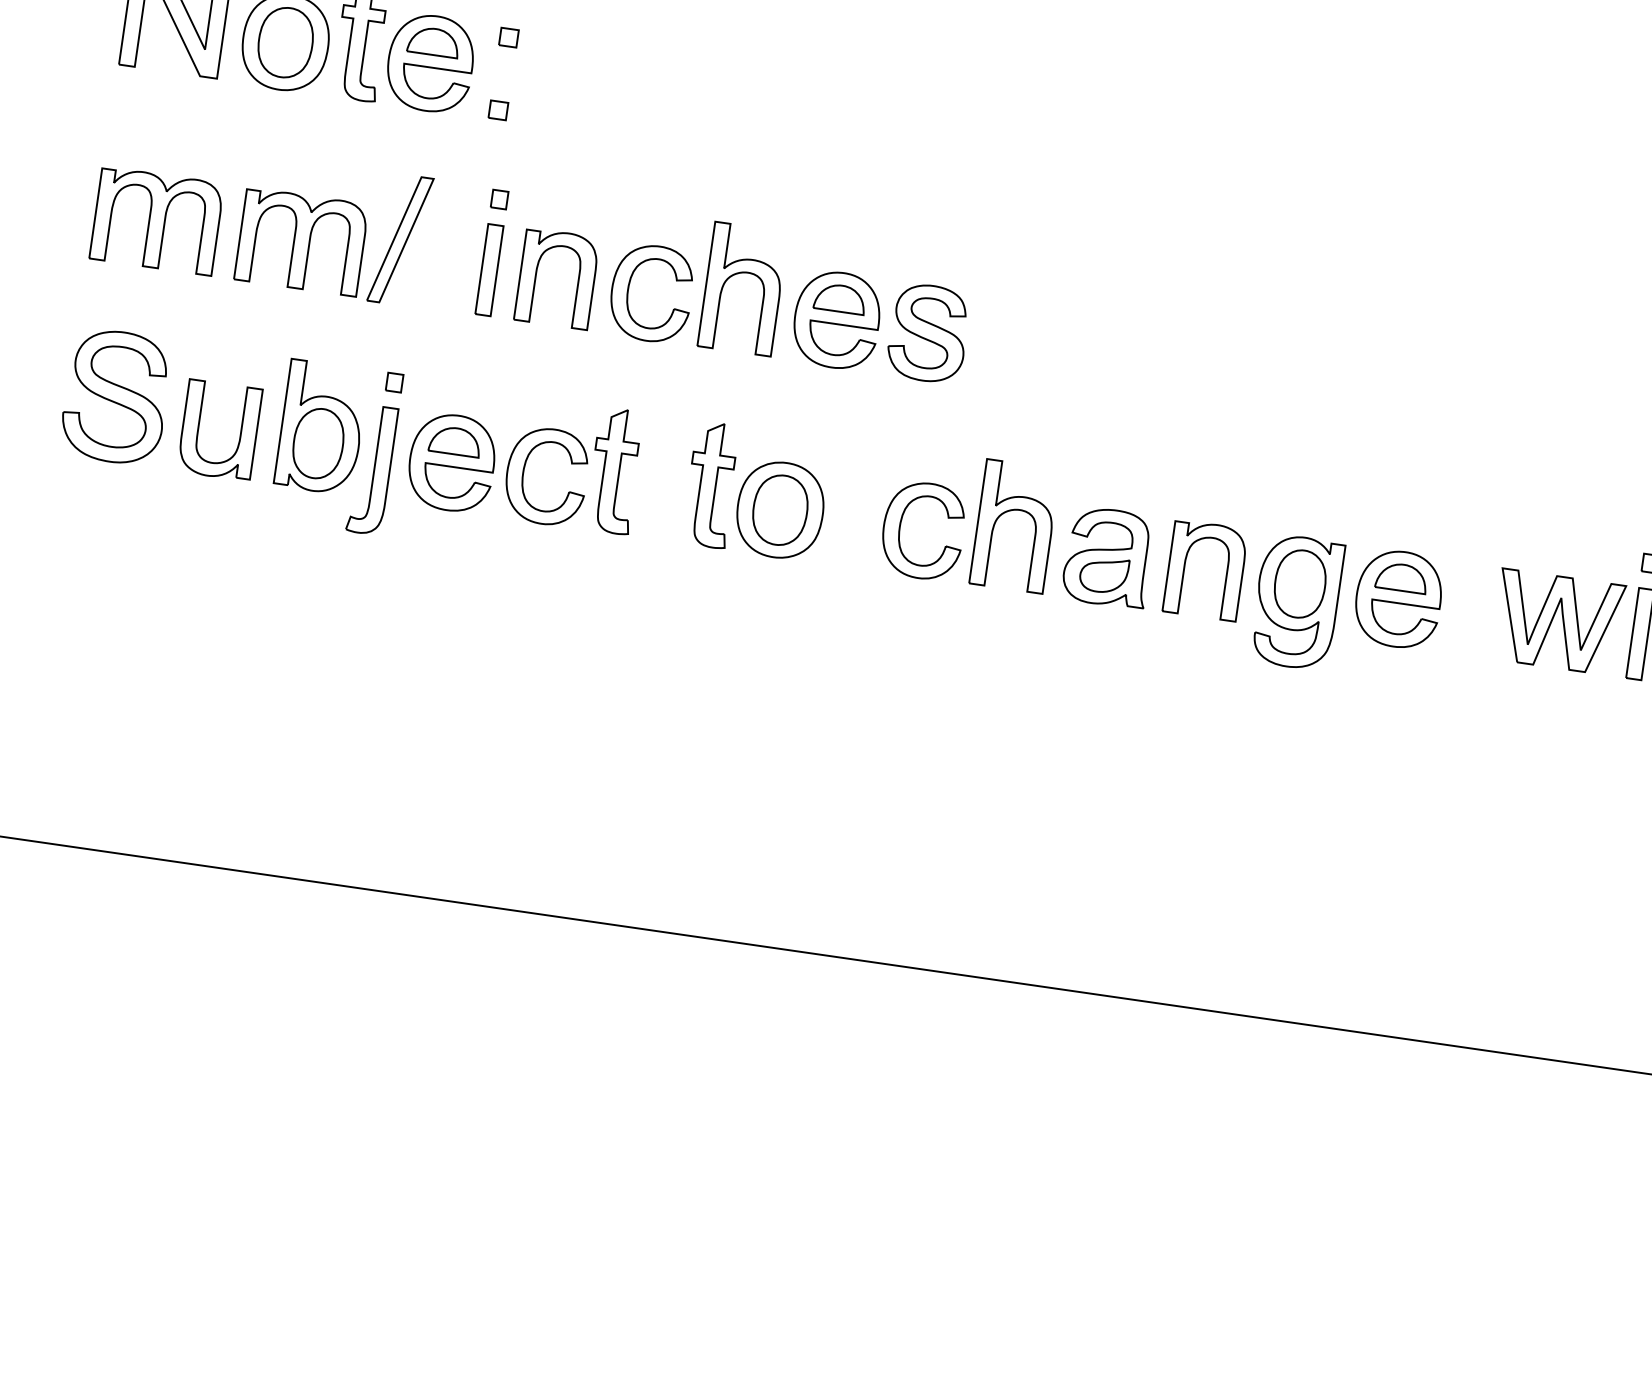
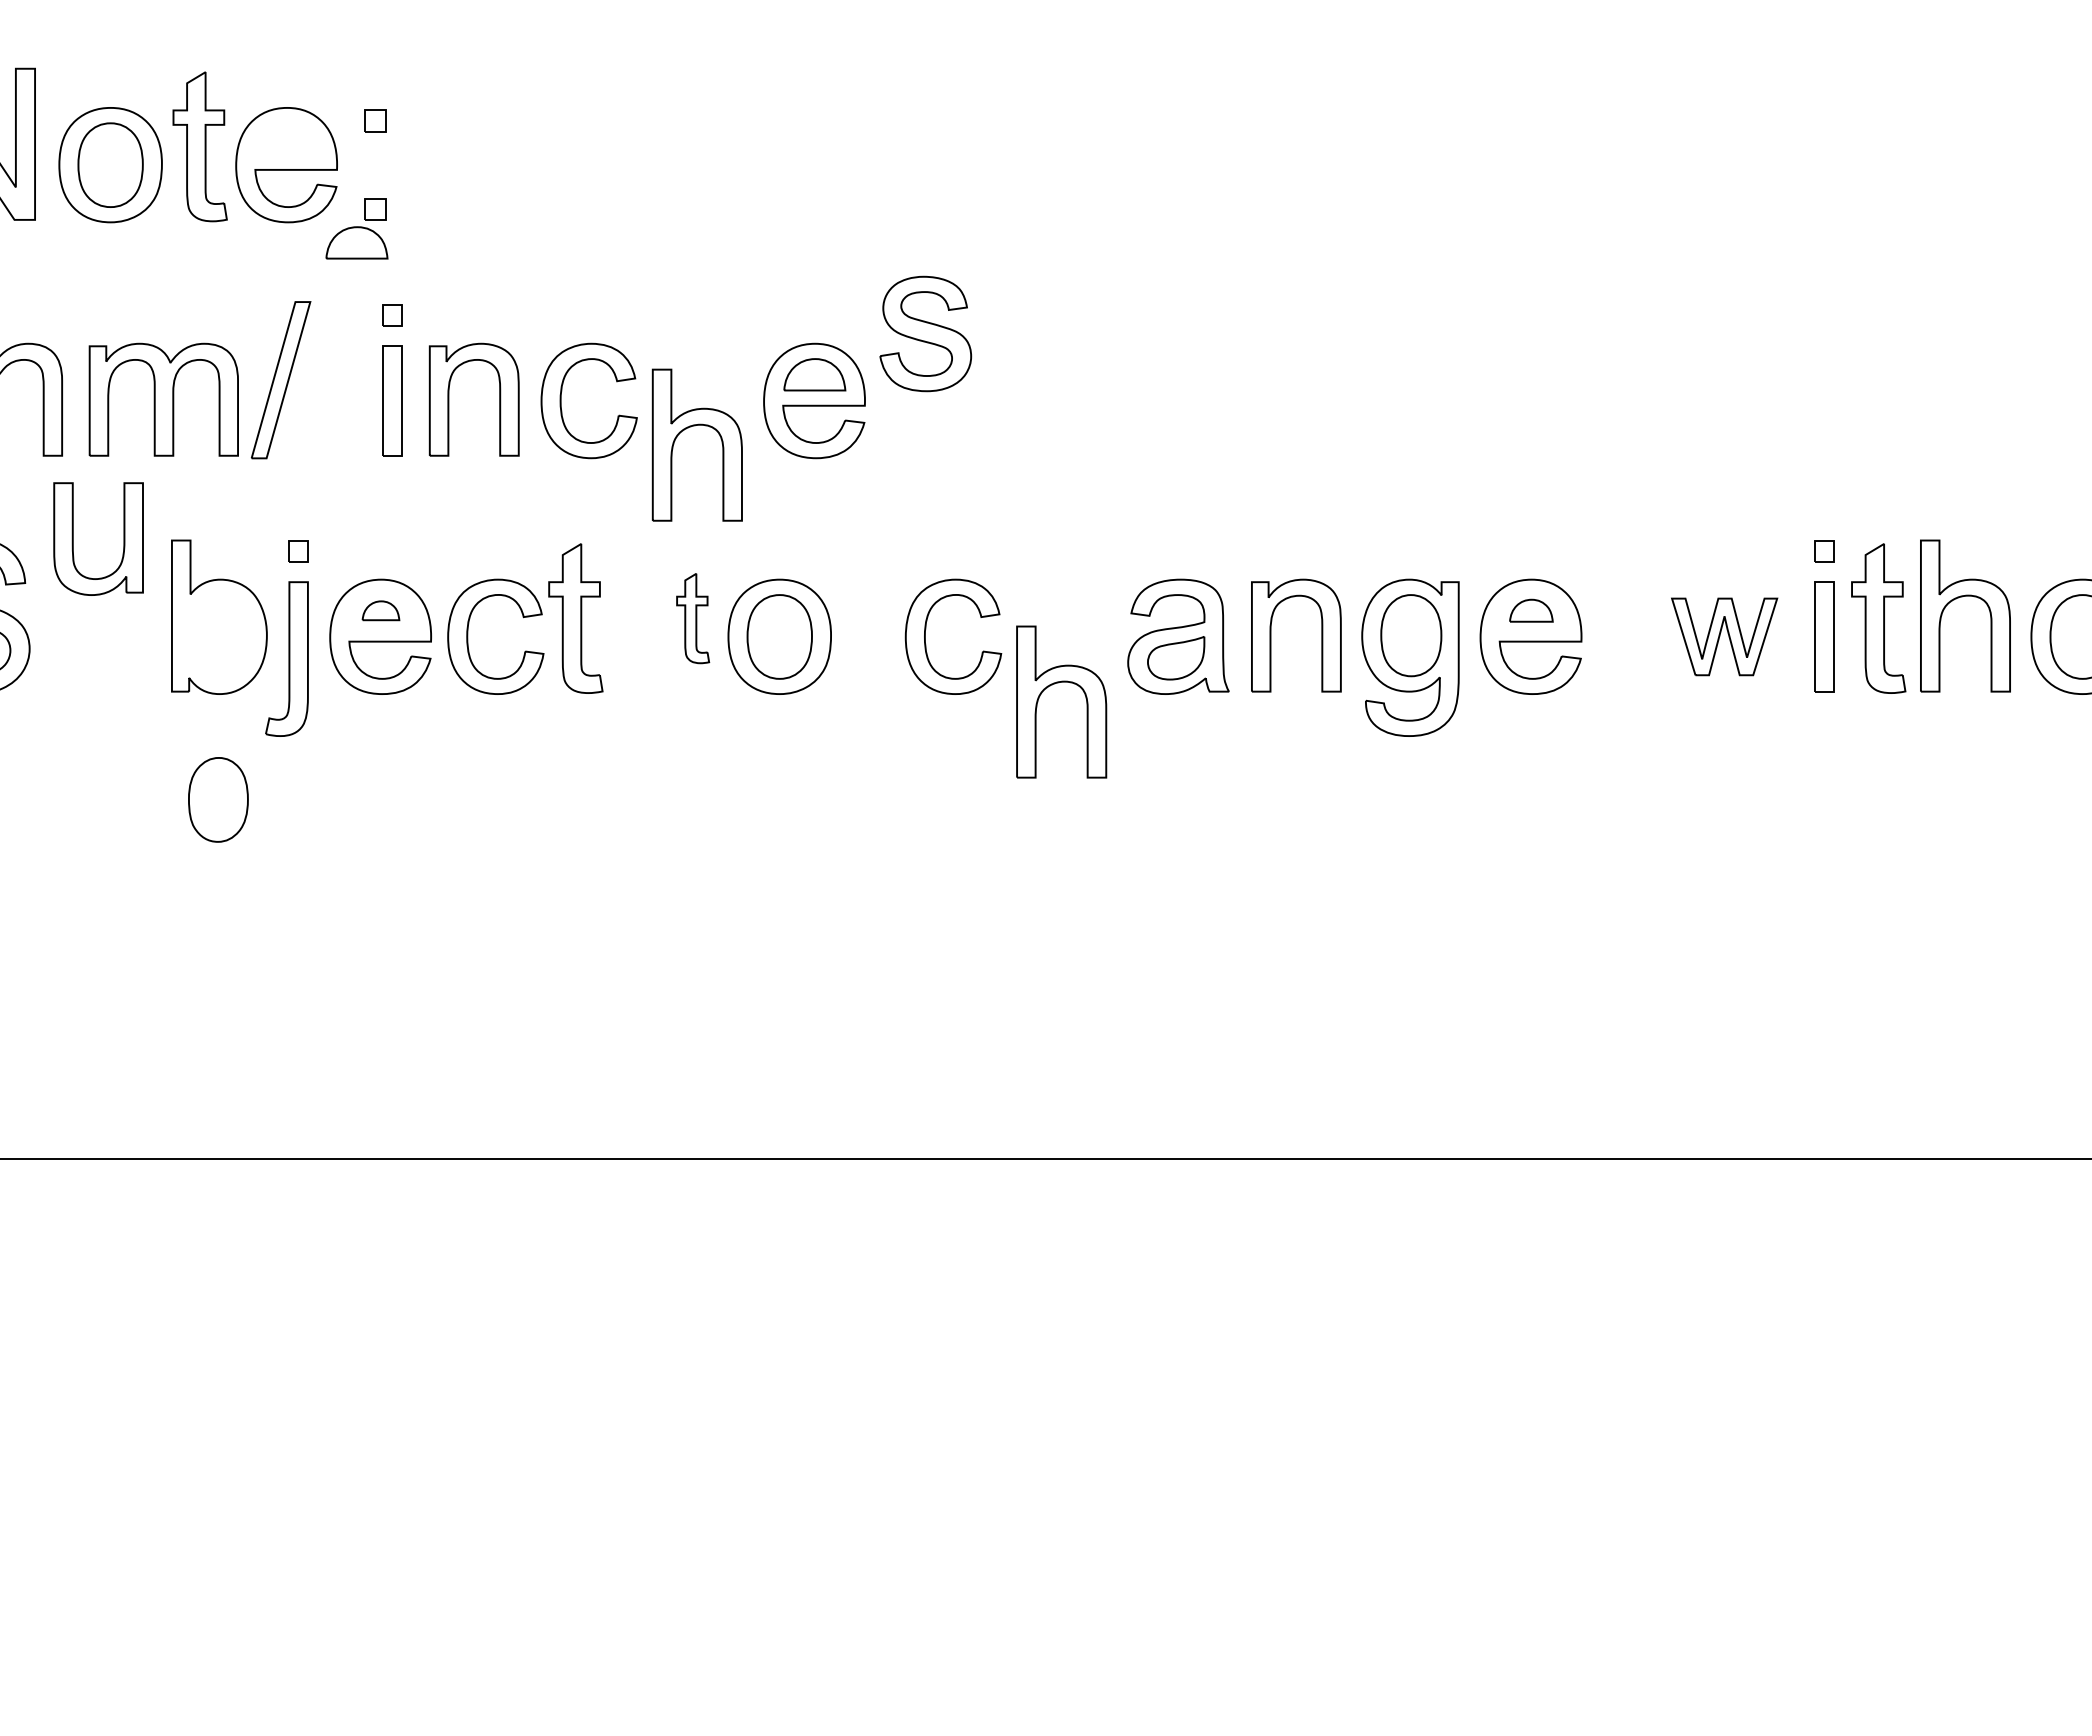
part: (433, 41) -> (356, 242), moved
part: (740, 273) -> (691, 427), moved
part: (928, 332) -> (925, 333), moved
part: (199, 426) -> (73, 538), moved
part: (454, 441) -> (380, 610), size x0.6
part: (318, 443) -> (218, 799), moved
part: (710, 484) -> (692, 618), size x0.6
part: (1014, 510) -> (1058, 683), moved
part: (1402, 577) -> (1531, 610), size x0.7
part: (1557, 621) -> (1724, 636), size x0.7

